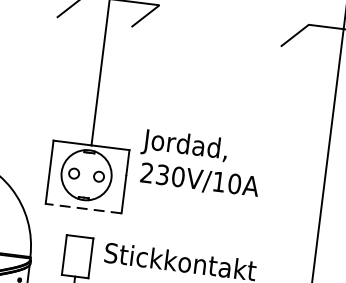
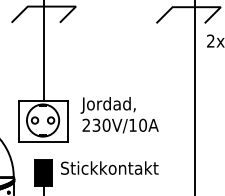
text: (200, 164) -> (119, 115), moved
line: (83, 209) -> (43, 142), dashed -> solid
fill: (77, 255) -> (43, 172), added

